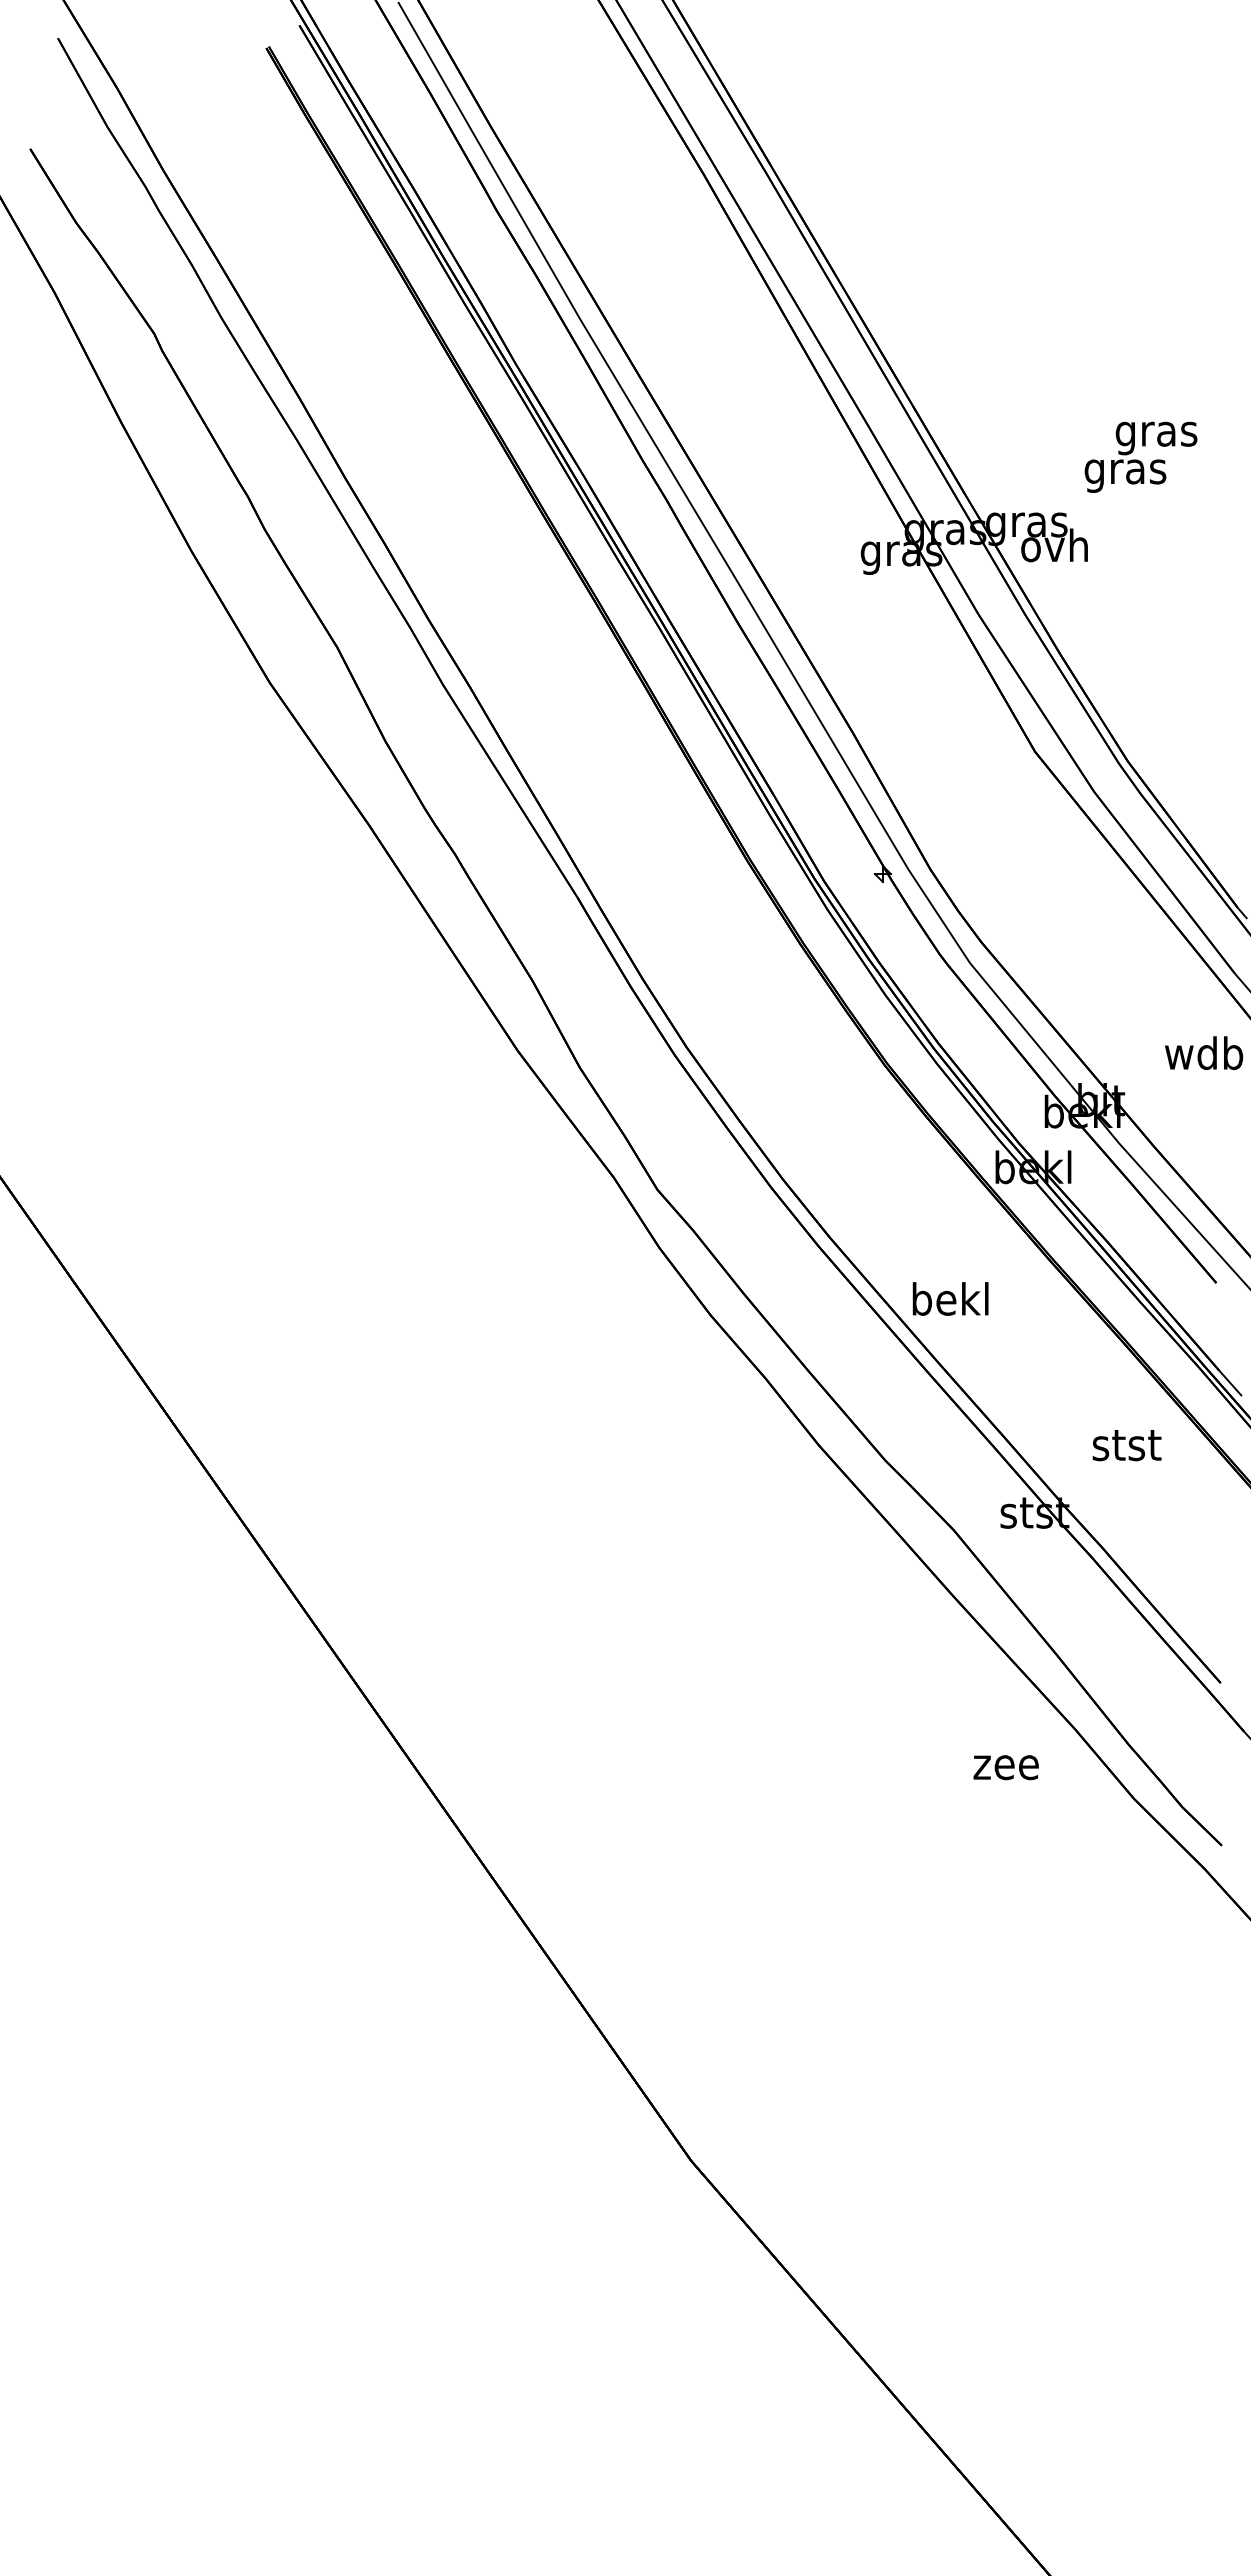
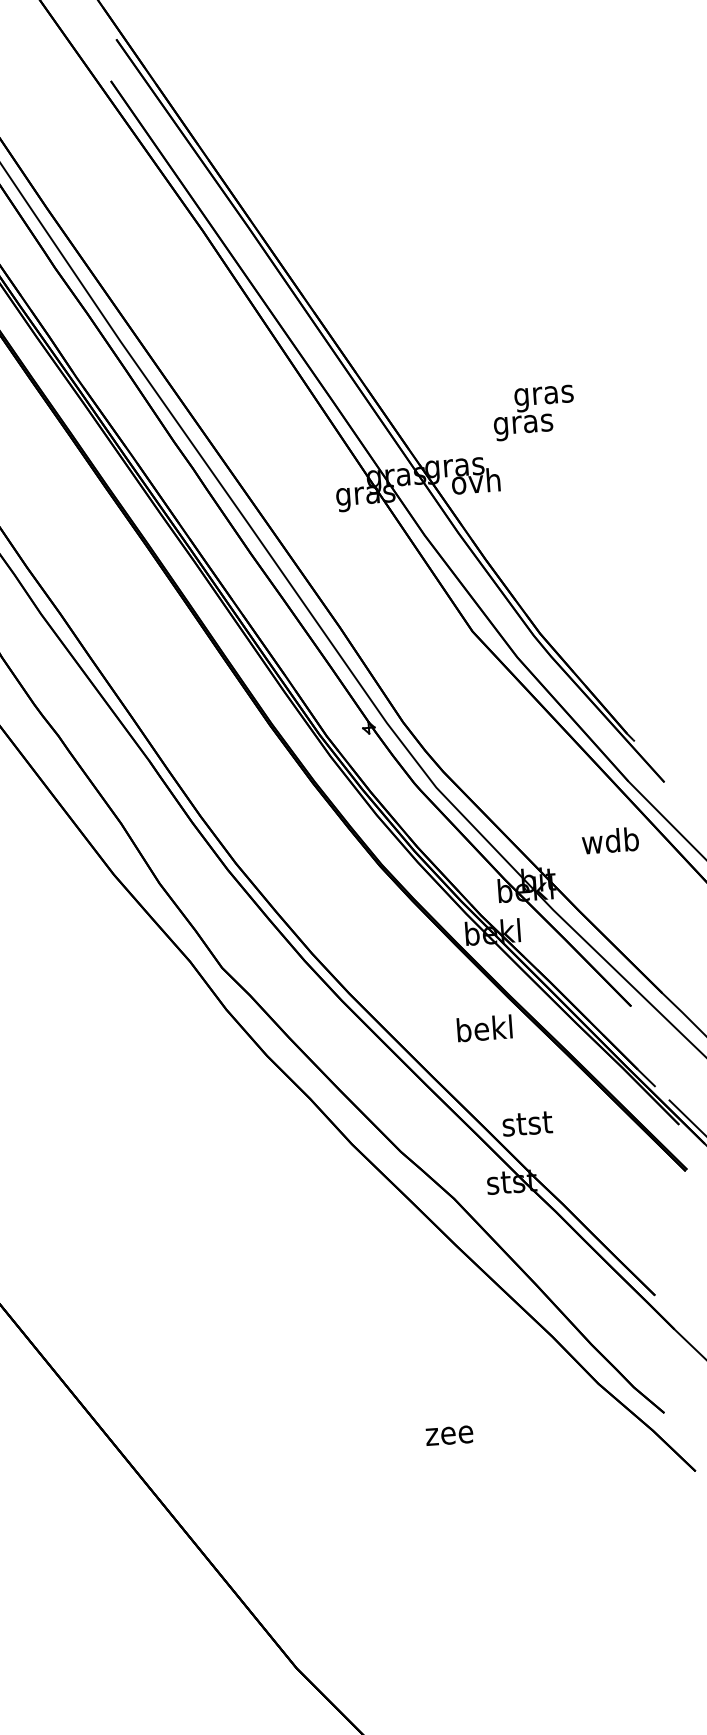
text: (950, 1298) -> (484, 1028), moved
text: (1126, 1445) -> (527, 1123), moved
text: (1005, 1767) -> (449, 1435), moved

